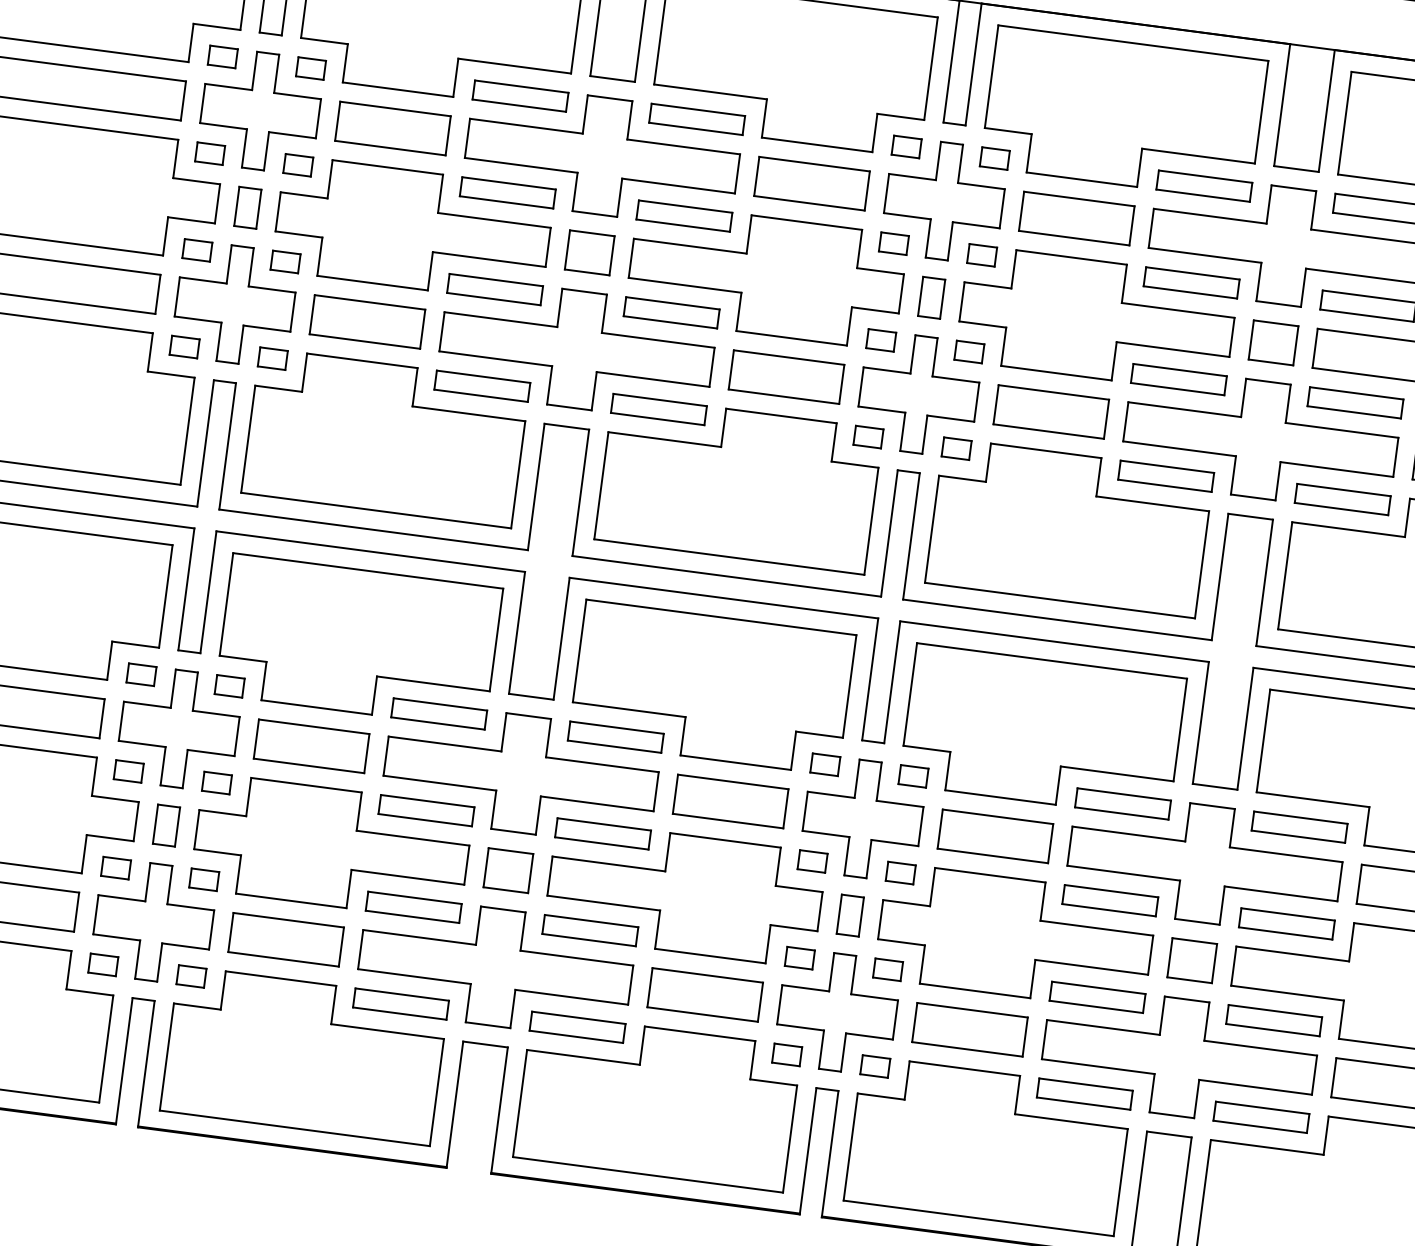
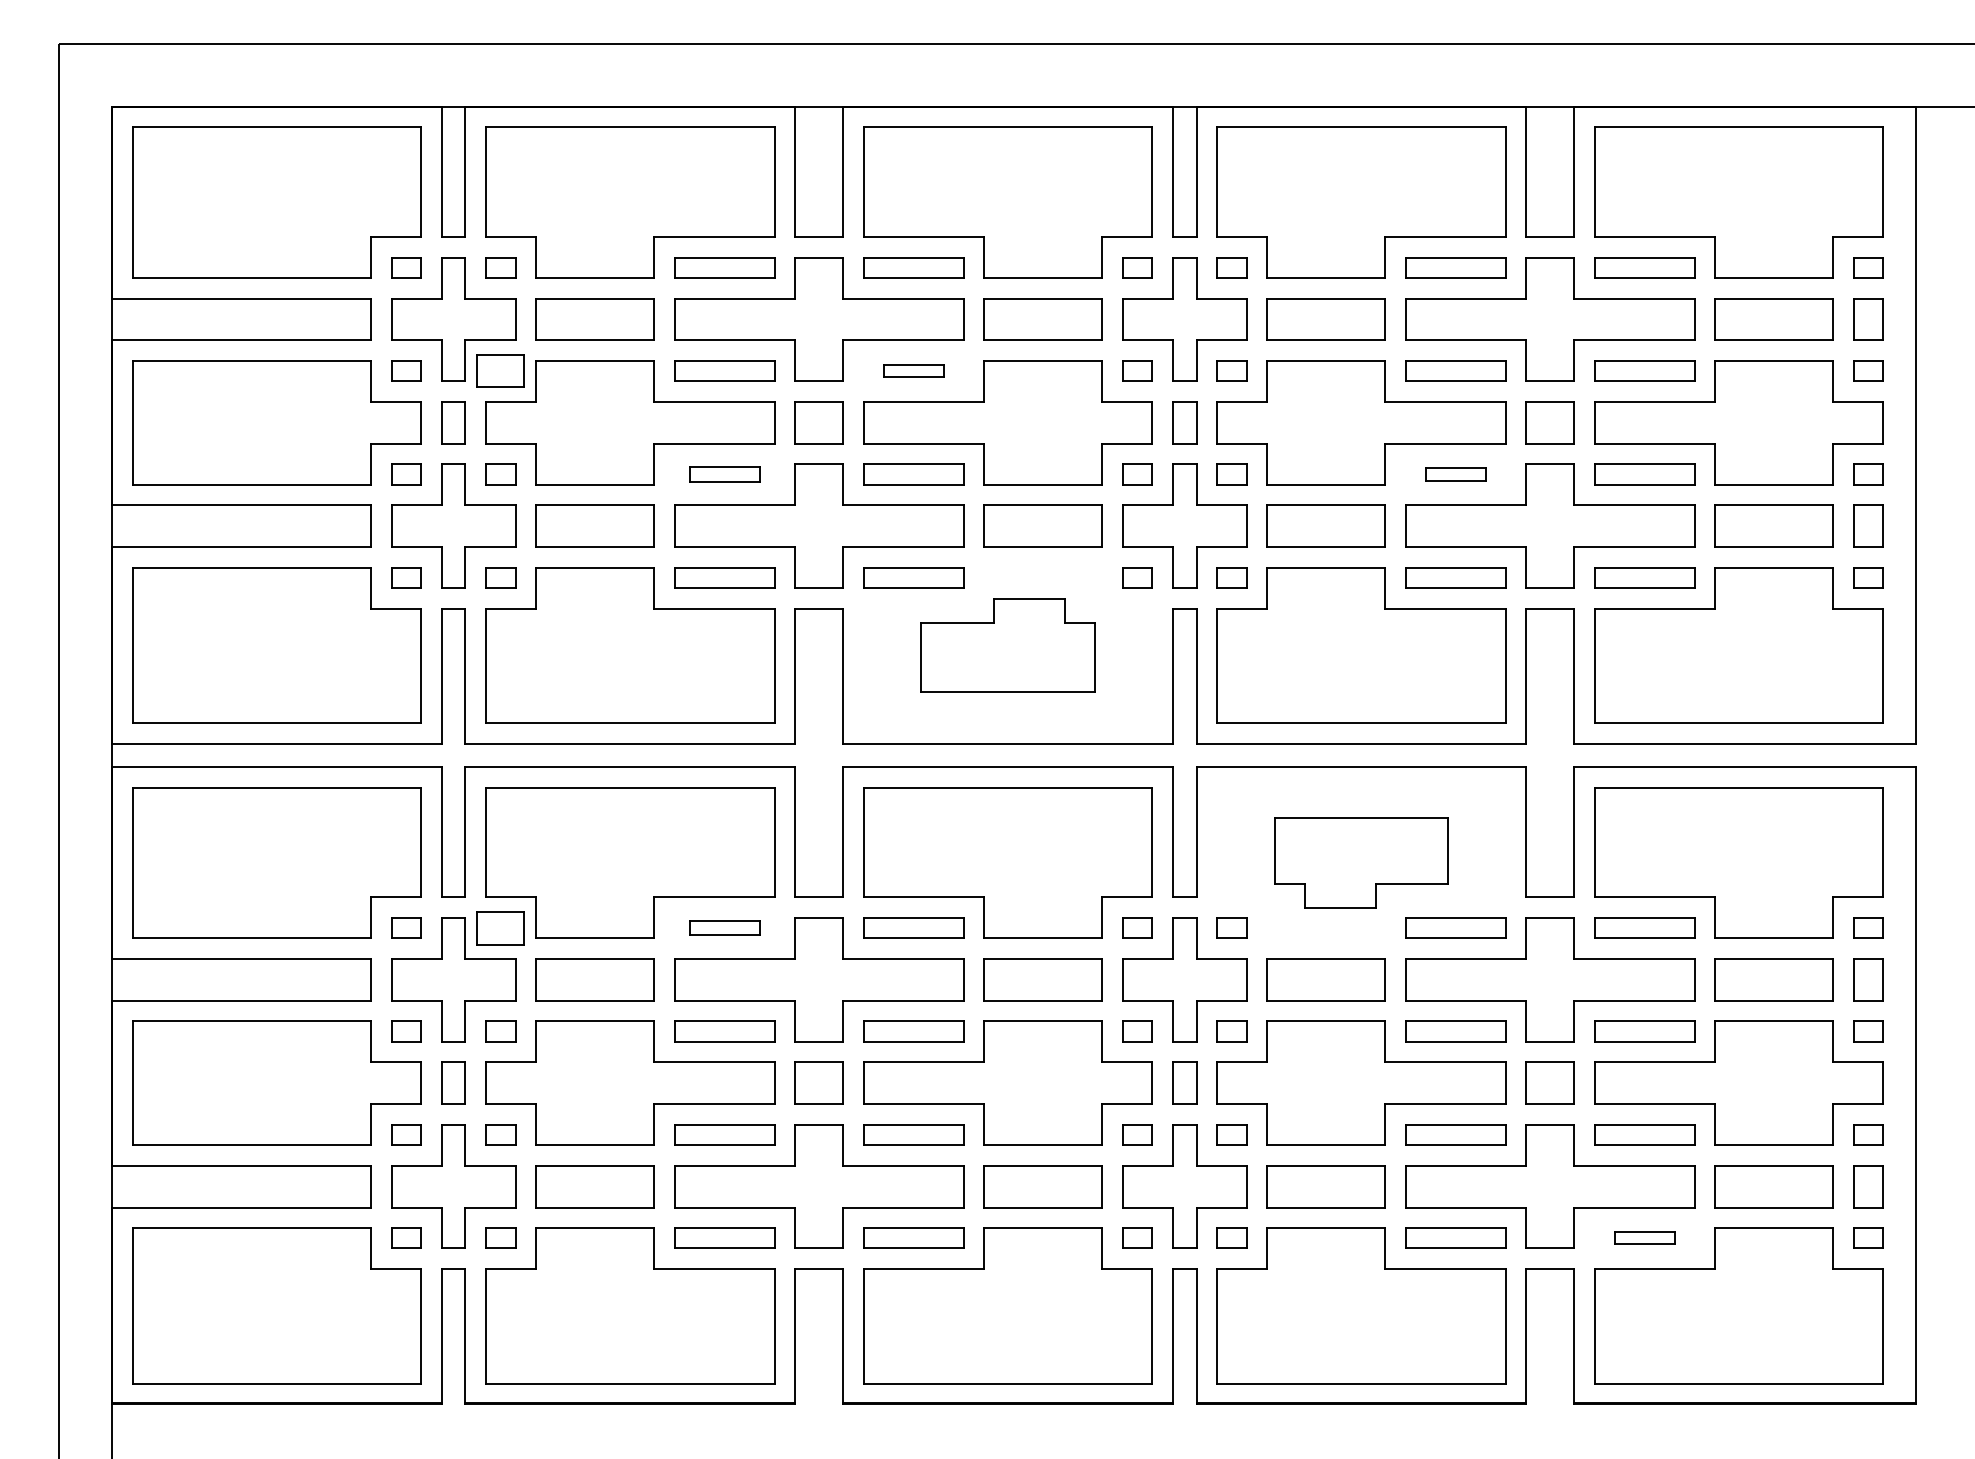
part: (298, 164) -> (500, 370), size x1.6
part: (684, 215) -> (913, 370), size x0.6
part: (494, 289) -> (724, 474), size x0.7
part: (1178, 379) -> (1455, 474), size x0.6
part: (738, 484) -> (1007, 645), size x0.6
part: (229, 685) -> (500, 927), size x1.6
part: (439, 713) -> (724, 927), size x0.7
part: (1042, 730) -> (1361, 862), size x0.6
part: (1261, 1116) -> (1644, 1237), size x0.6

